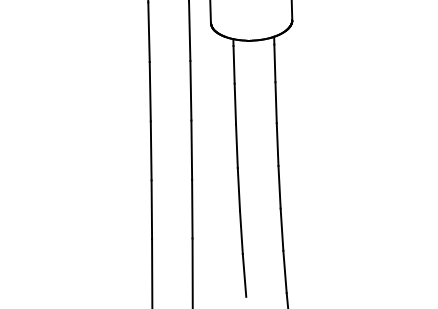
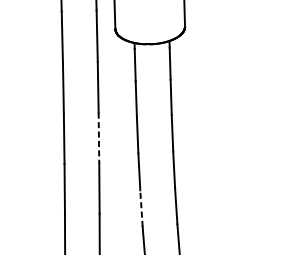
line: (191, 150) -> (98, 138), solid -> dashed
line: (241, 232) -> (141, 208), solid -> dashed

